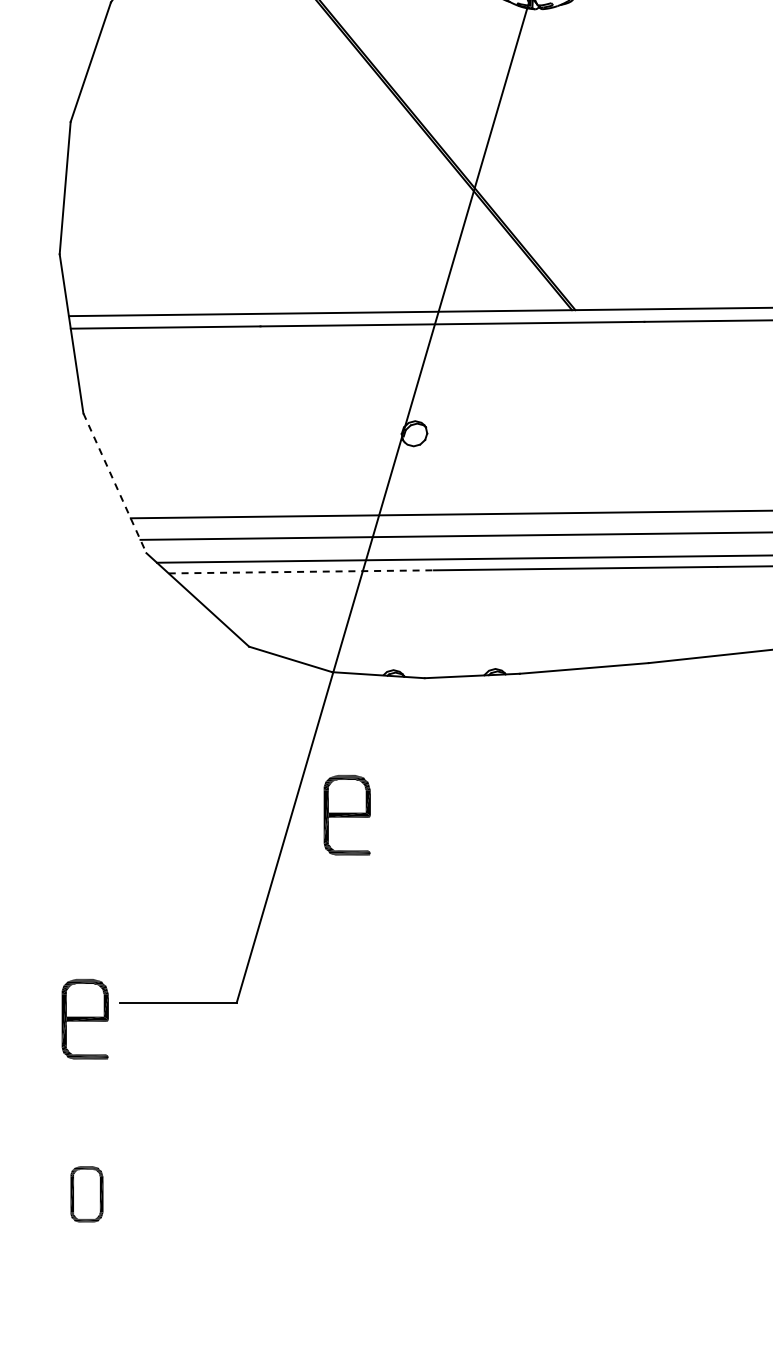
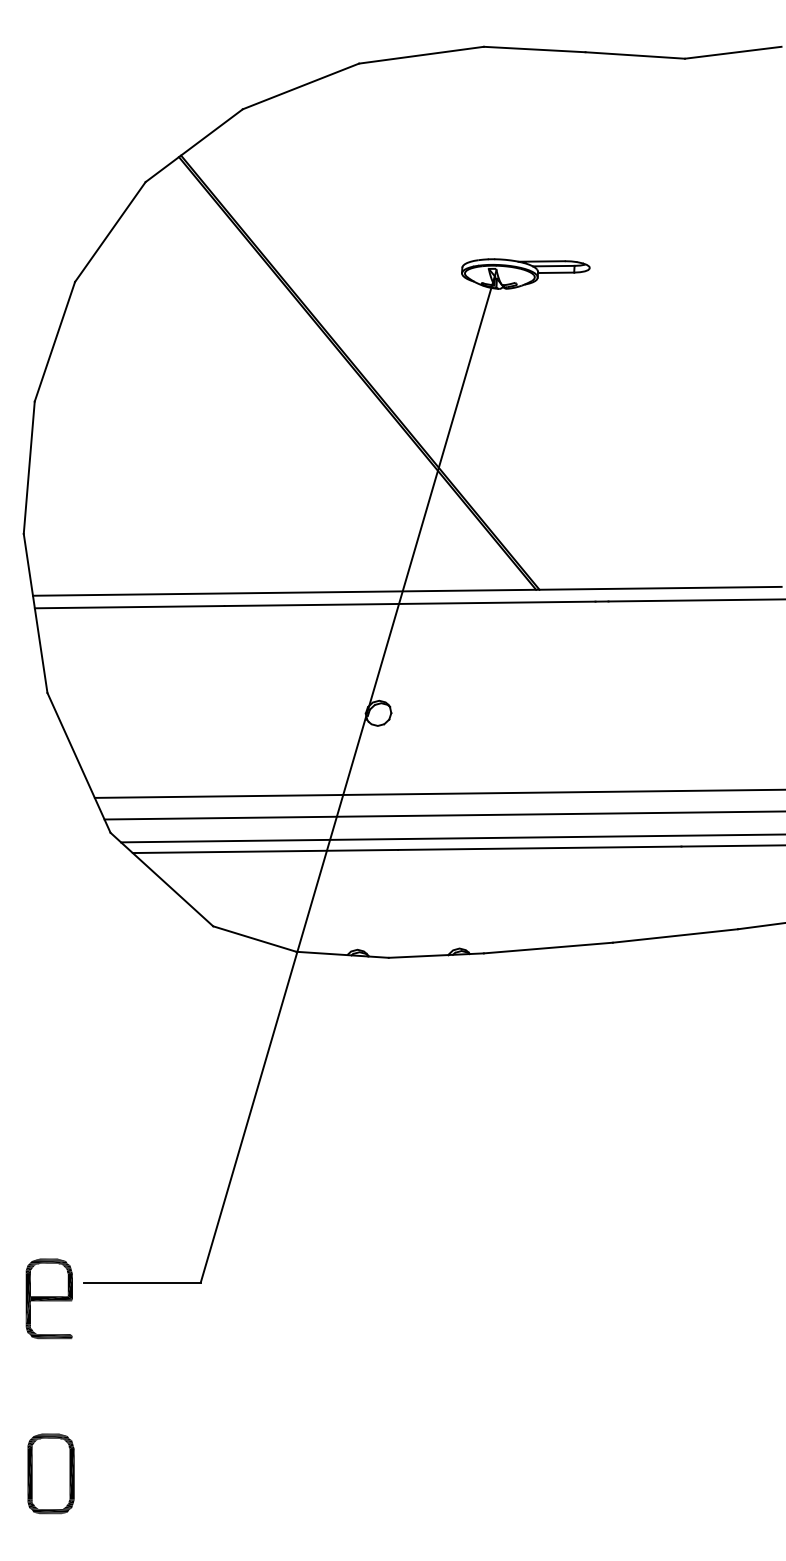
line: (115, 482) -> (79, 762), dashed -> solid
line: (301, 571) -> (265, 851), dashed -> solid
part: (346, 814) -> (310, 1094), removed
part: (86, 1193) -> (50, 1473), size x1.43

